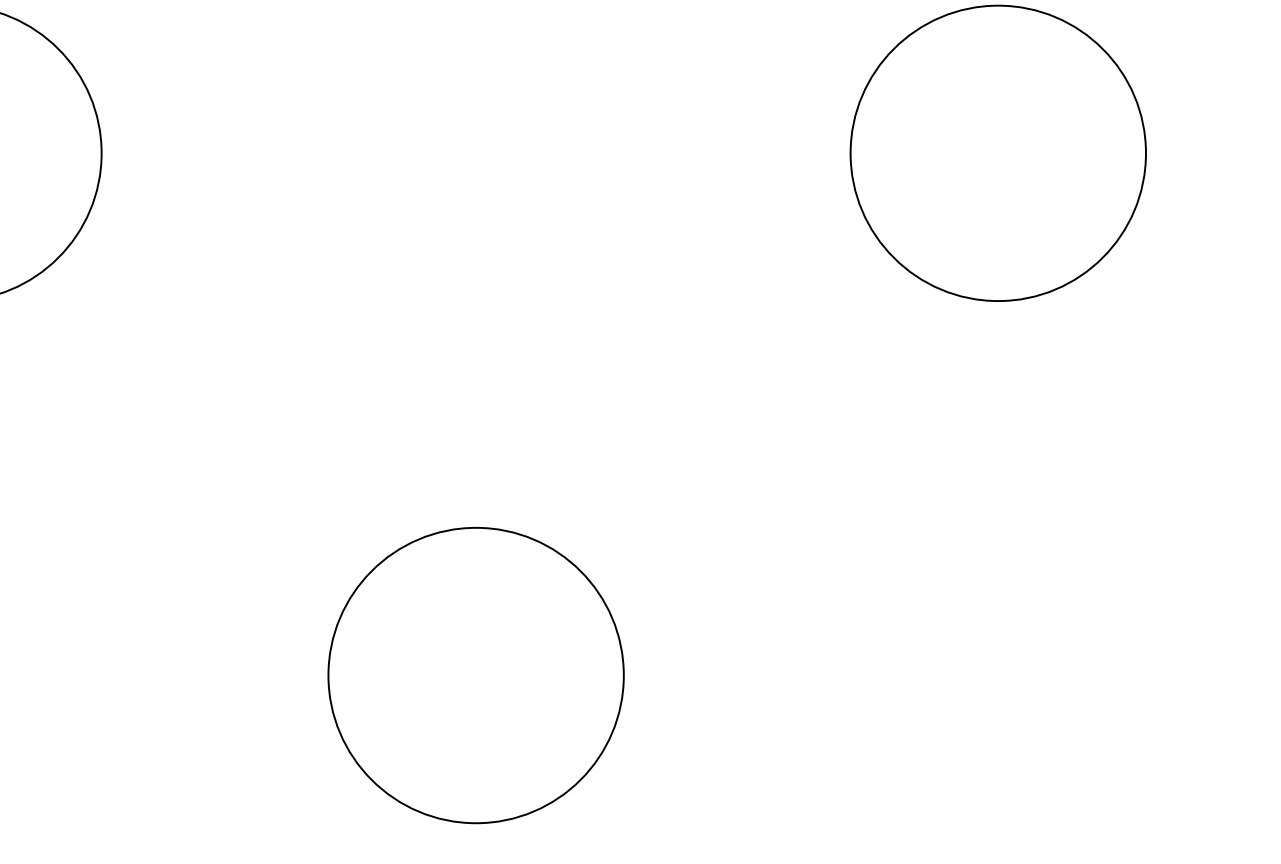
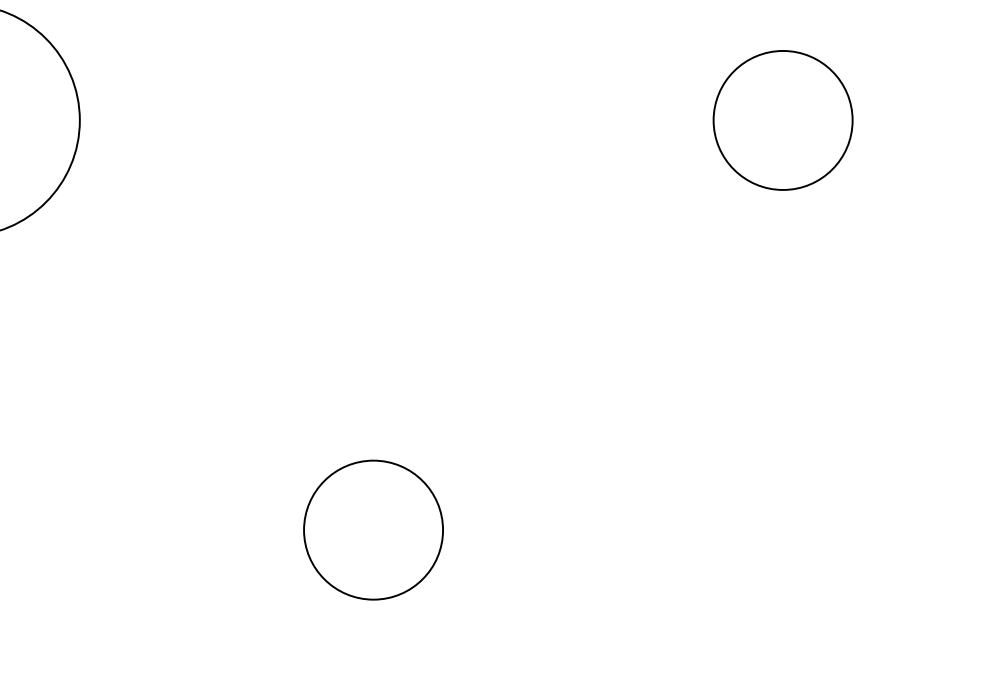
circle: (997, 153) -> (782, 120), size x0.6
circle: (475, 675) -> (373, 529), size x0.6

